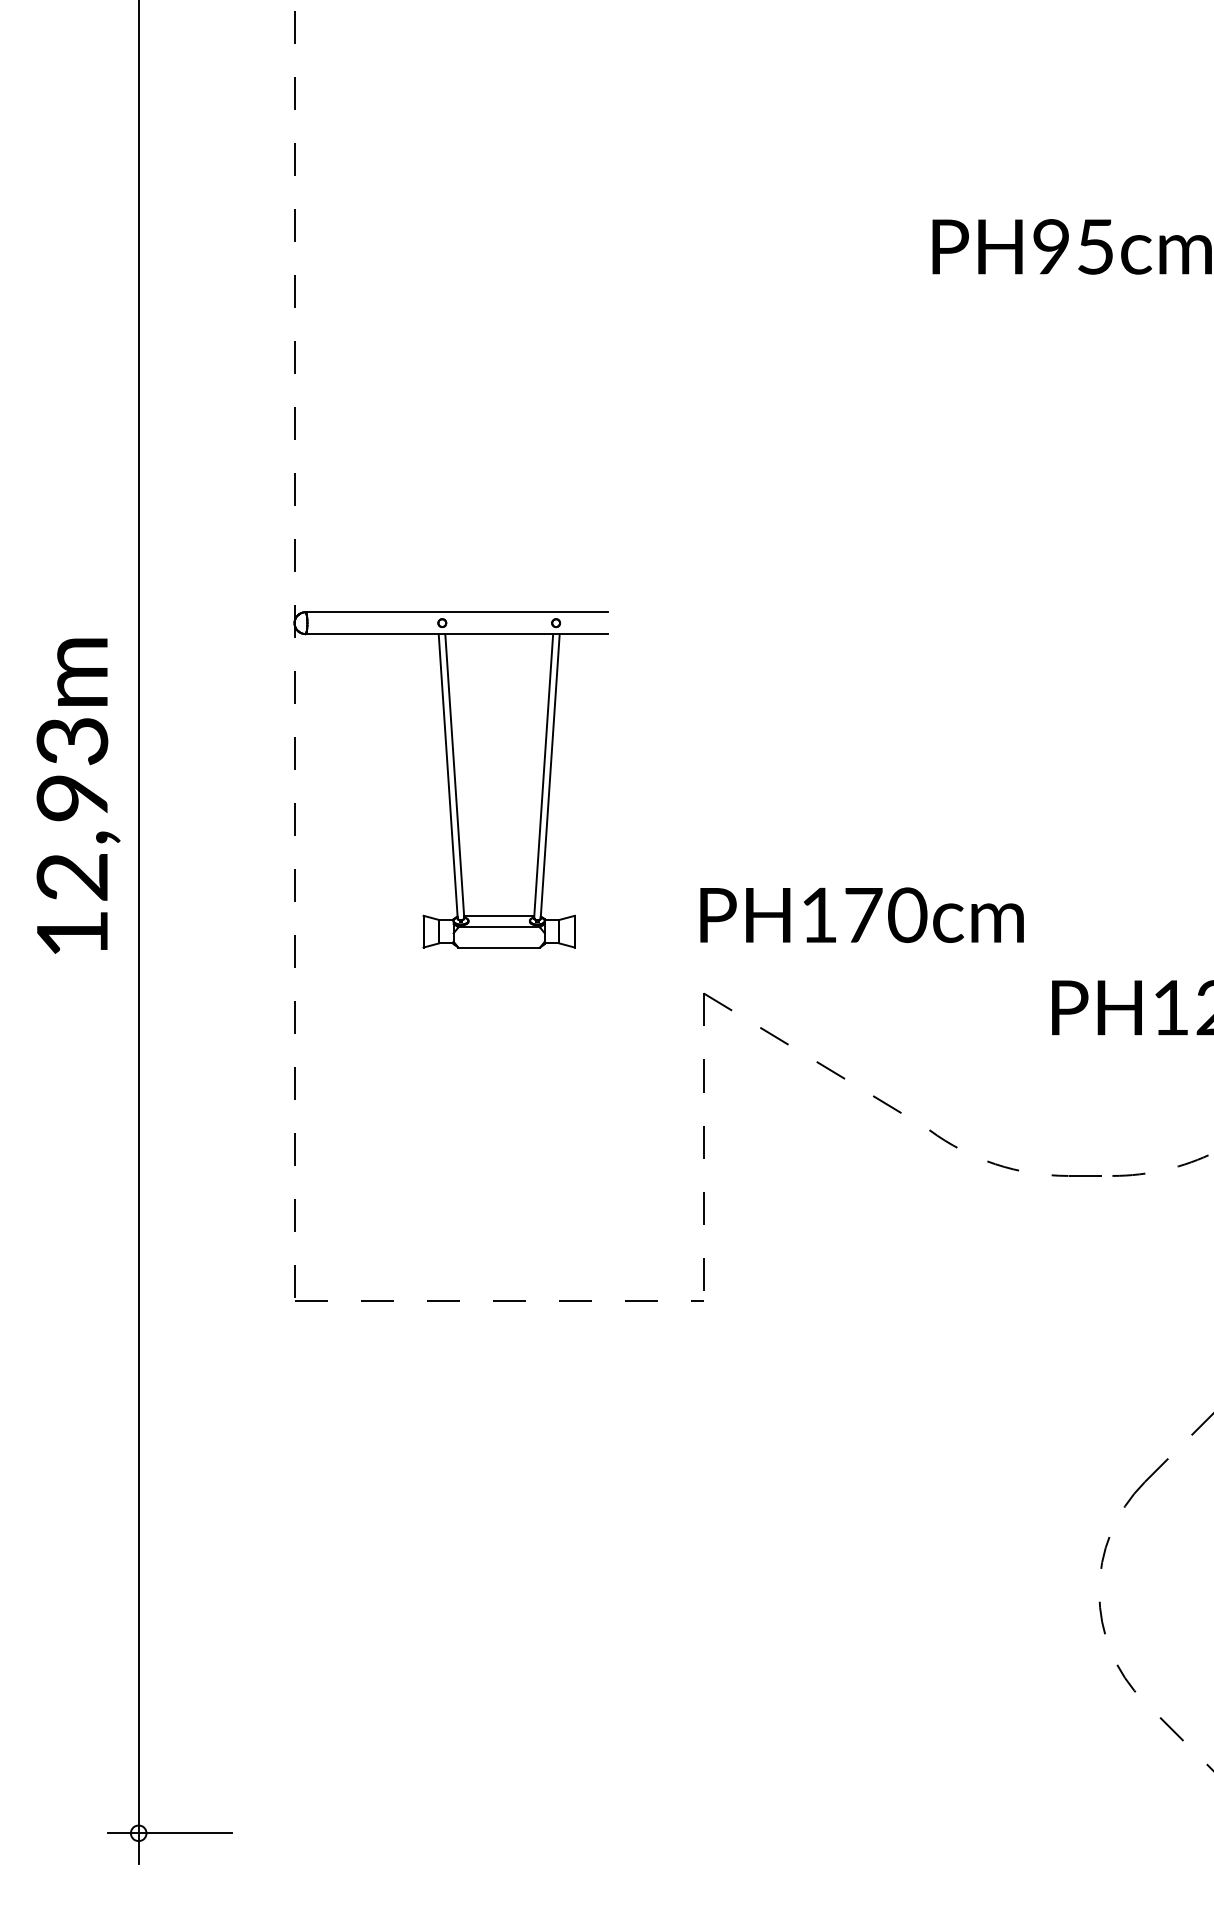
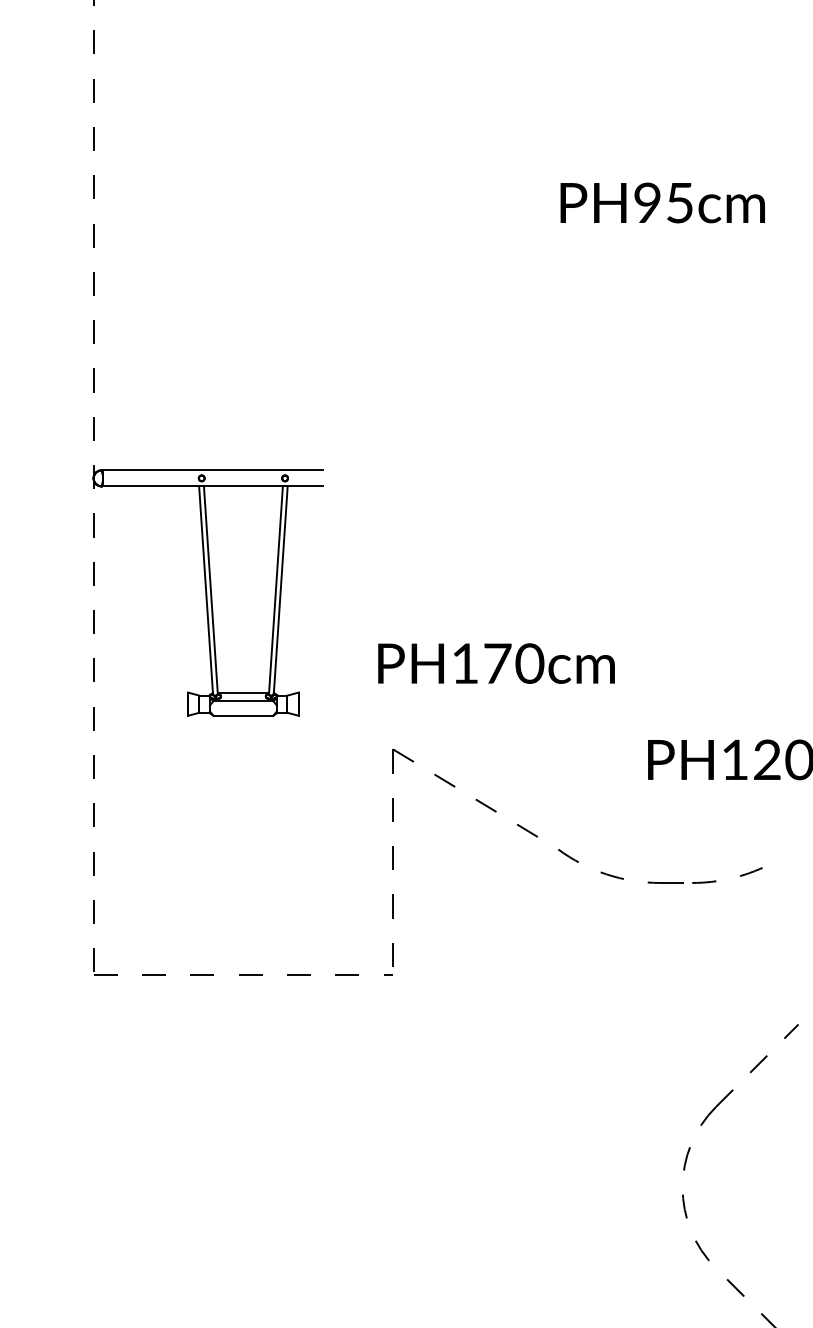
text: (861, 914) -> (496, 663), moved

